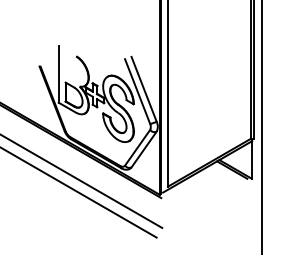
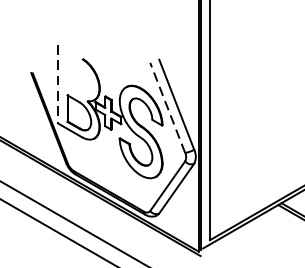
line: (58, 75) -> (57, 85), solid -> dashed
line: (137, 91) -> (167, 107), solid -> dashed

